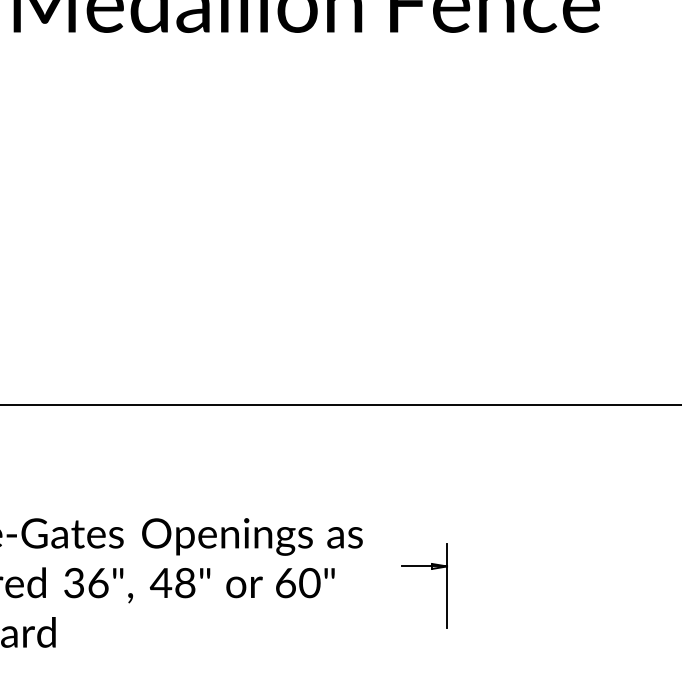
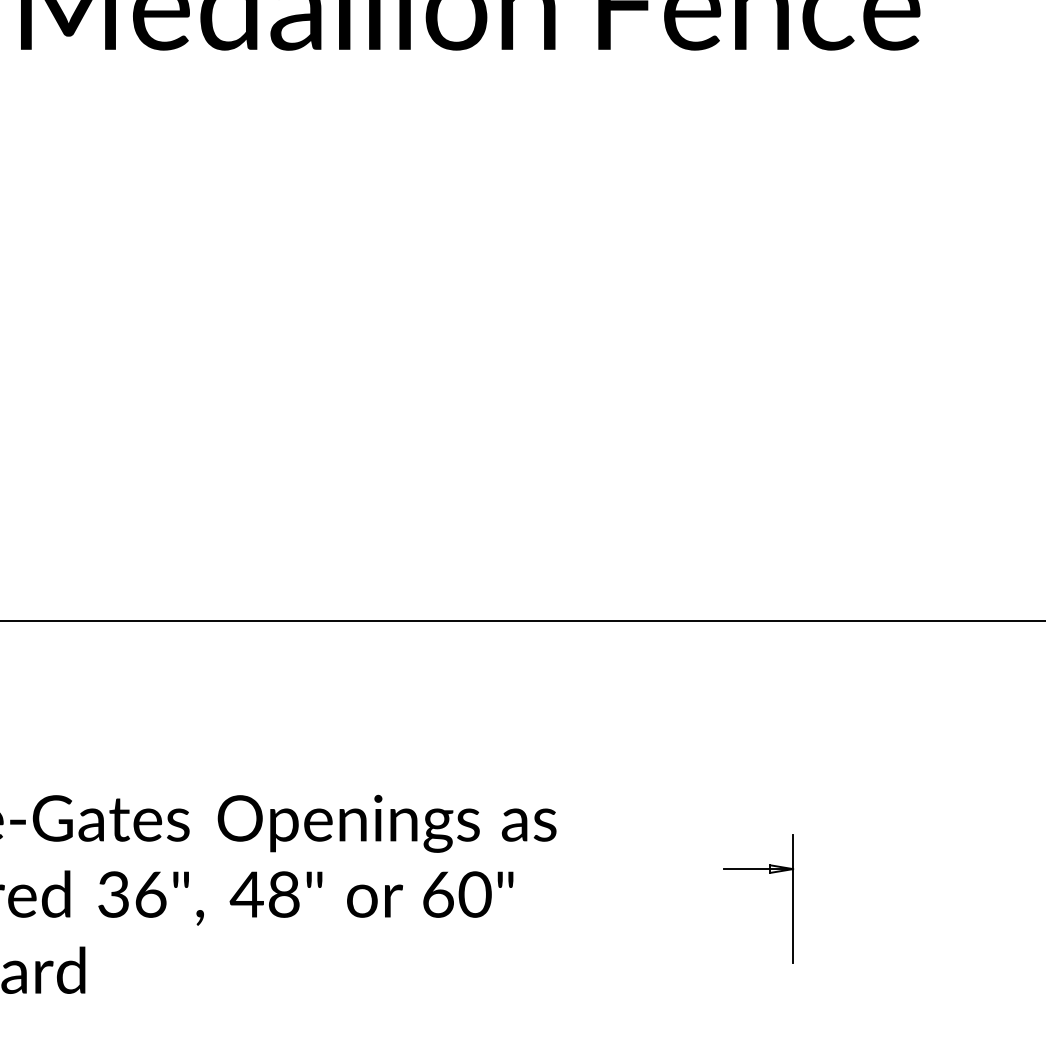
part: (431, 569) -> (769, 873), moved

